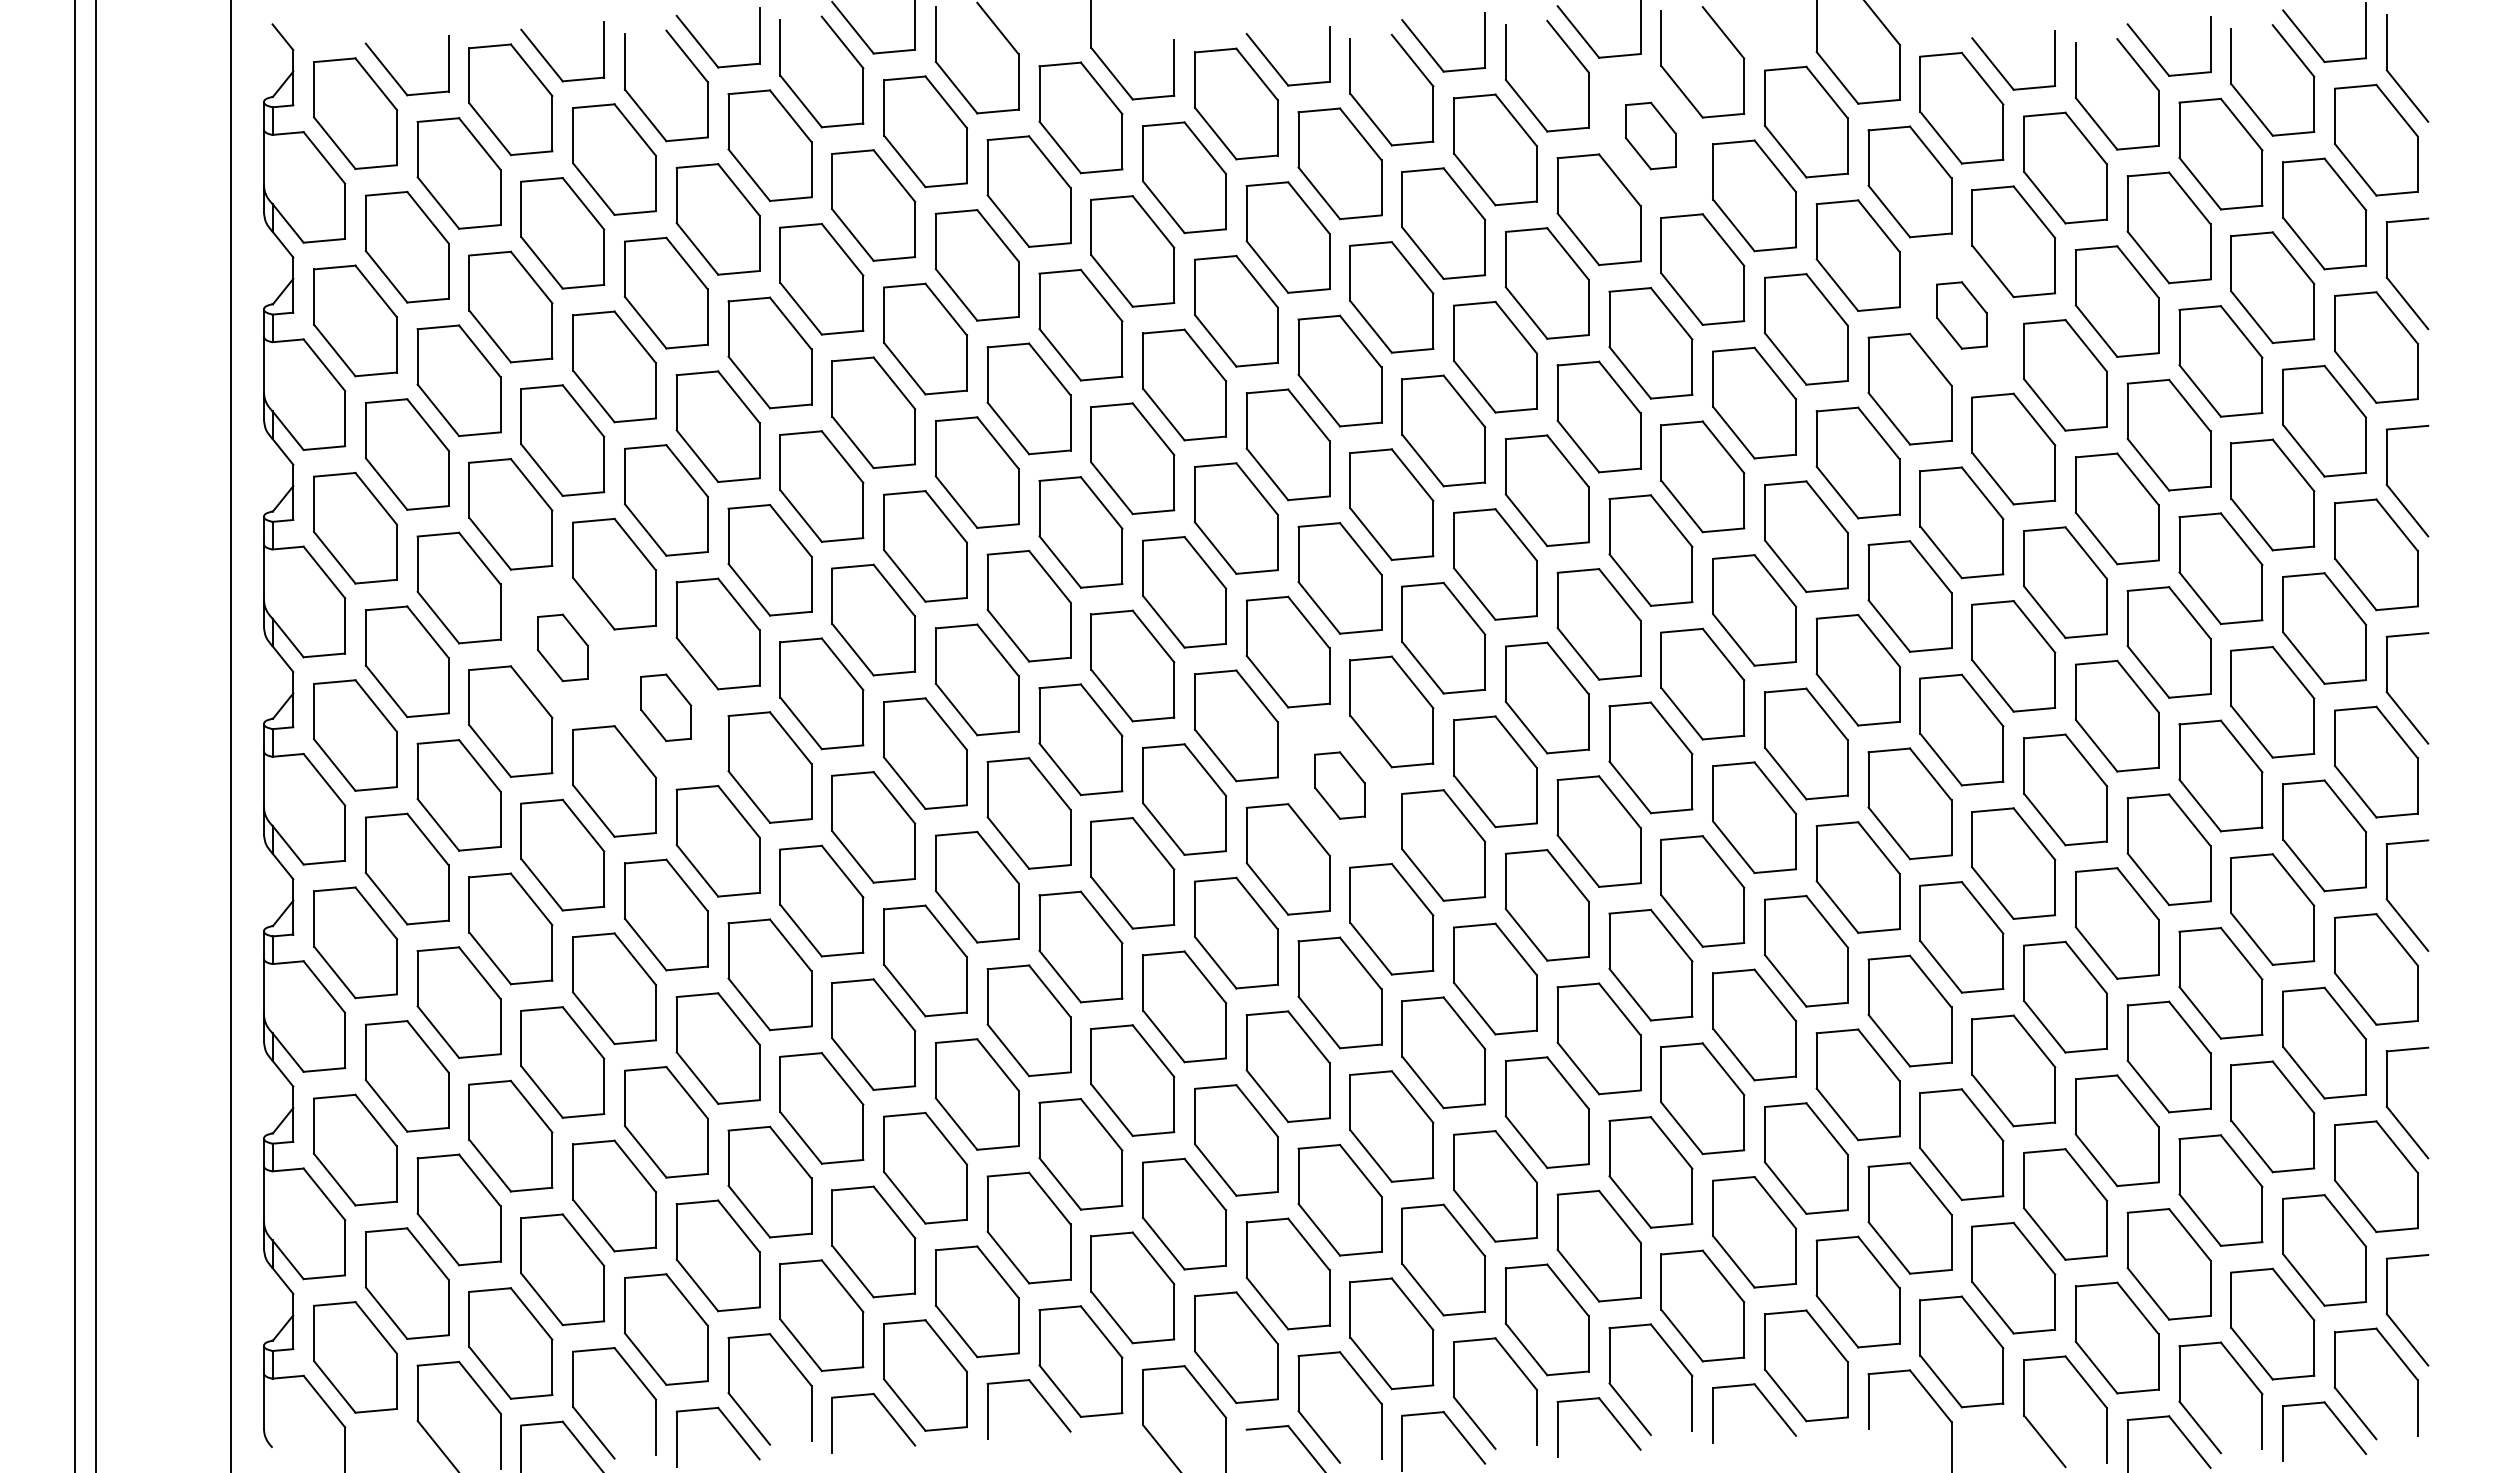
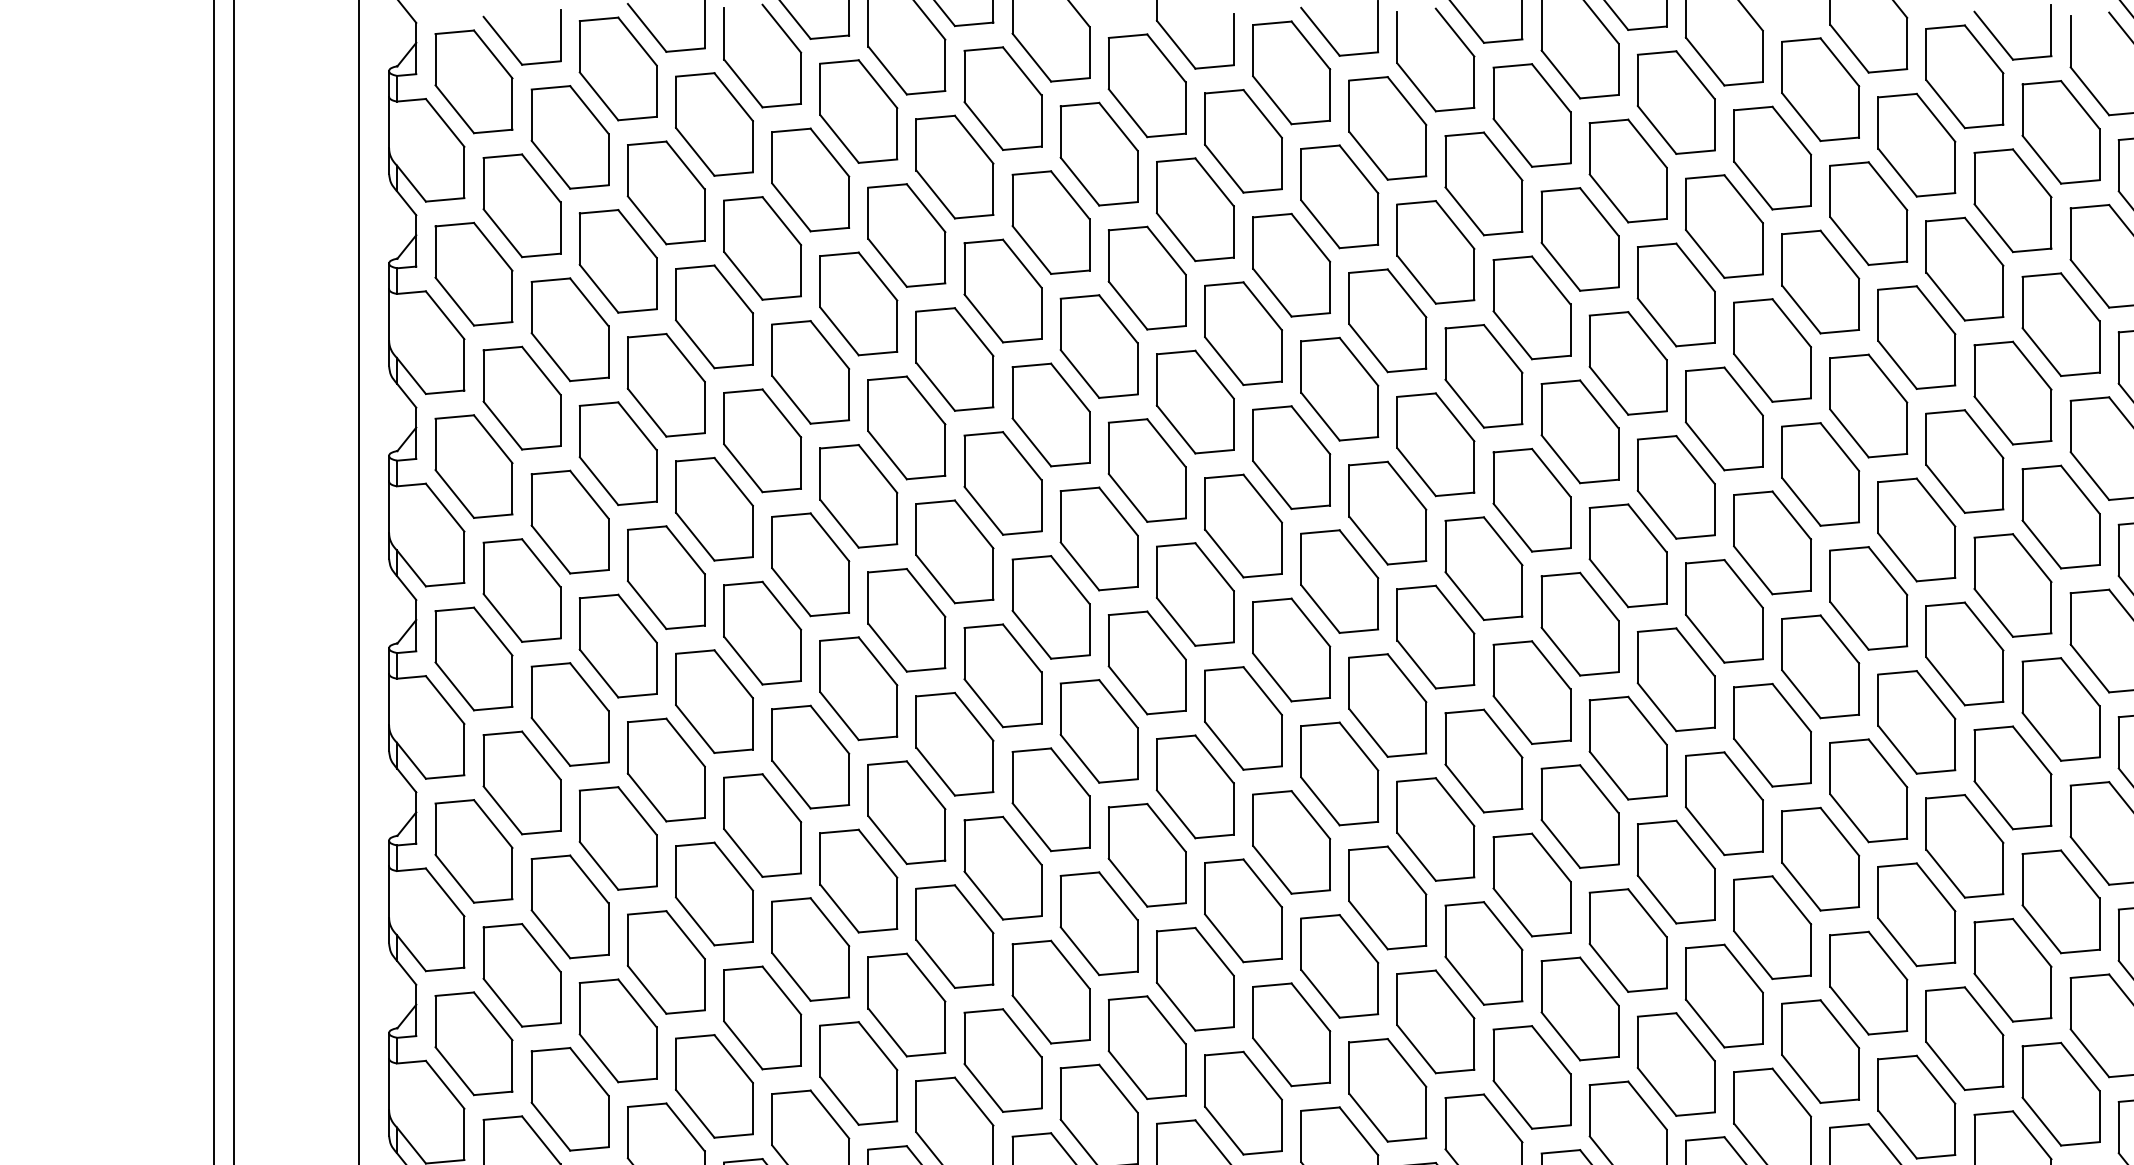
part: (1650, 135) -> (1675, 102), size x1.67
part: (1961, 315) -> (1964, 269), size x1.67
part: (562, 647) -> (666, 577), size x1.67
part: (665, 707) -> (761, 632), size x1.67
part: (1339, 785) -> (1387, 705), size x1.67

